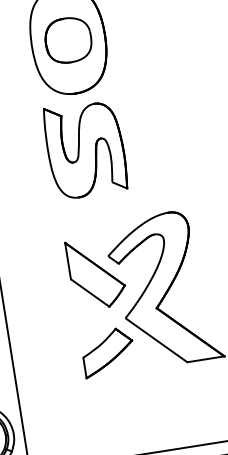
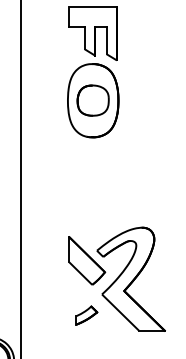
part: (84, 148) -> (92, 175), removed
part: (107, 352) -> (86, 315), size x0.6

